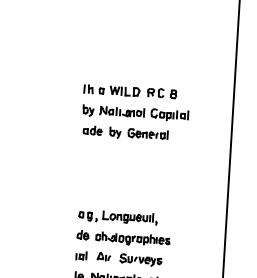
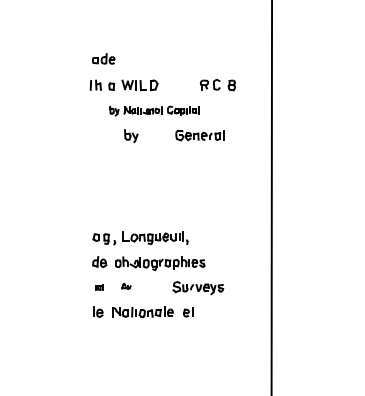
part: (162, 92) -> (218, 84), moved
part: (135, 112) -> (154, 110), size x0.7
part: (92, 130) -> (103, 58), moved
part: (147, 134) -> (199, 135), moved
part: (80, 256) -> (98, 287), size x0.6
part: (104, 256) -> (126, 286), size x0.6
part: (141, 260) -> (198, 288), moved

